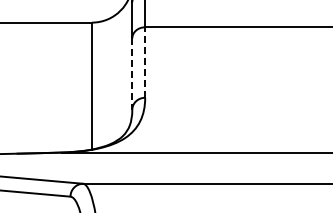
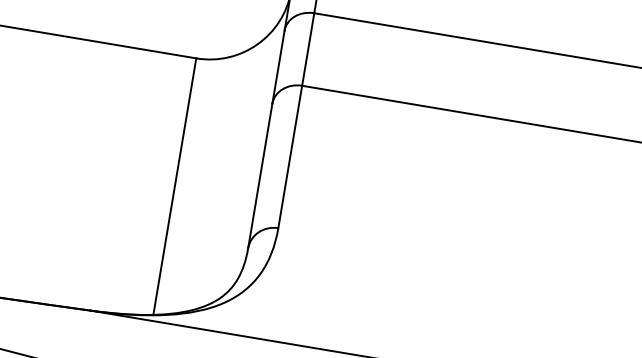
line: (145, 62) -> (290, 157), dashed -> solid
line: (132, 74) -> (260, 176), dashed -> solid

